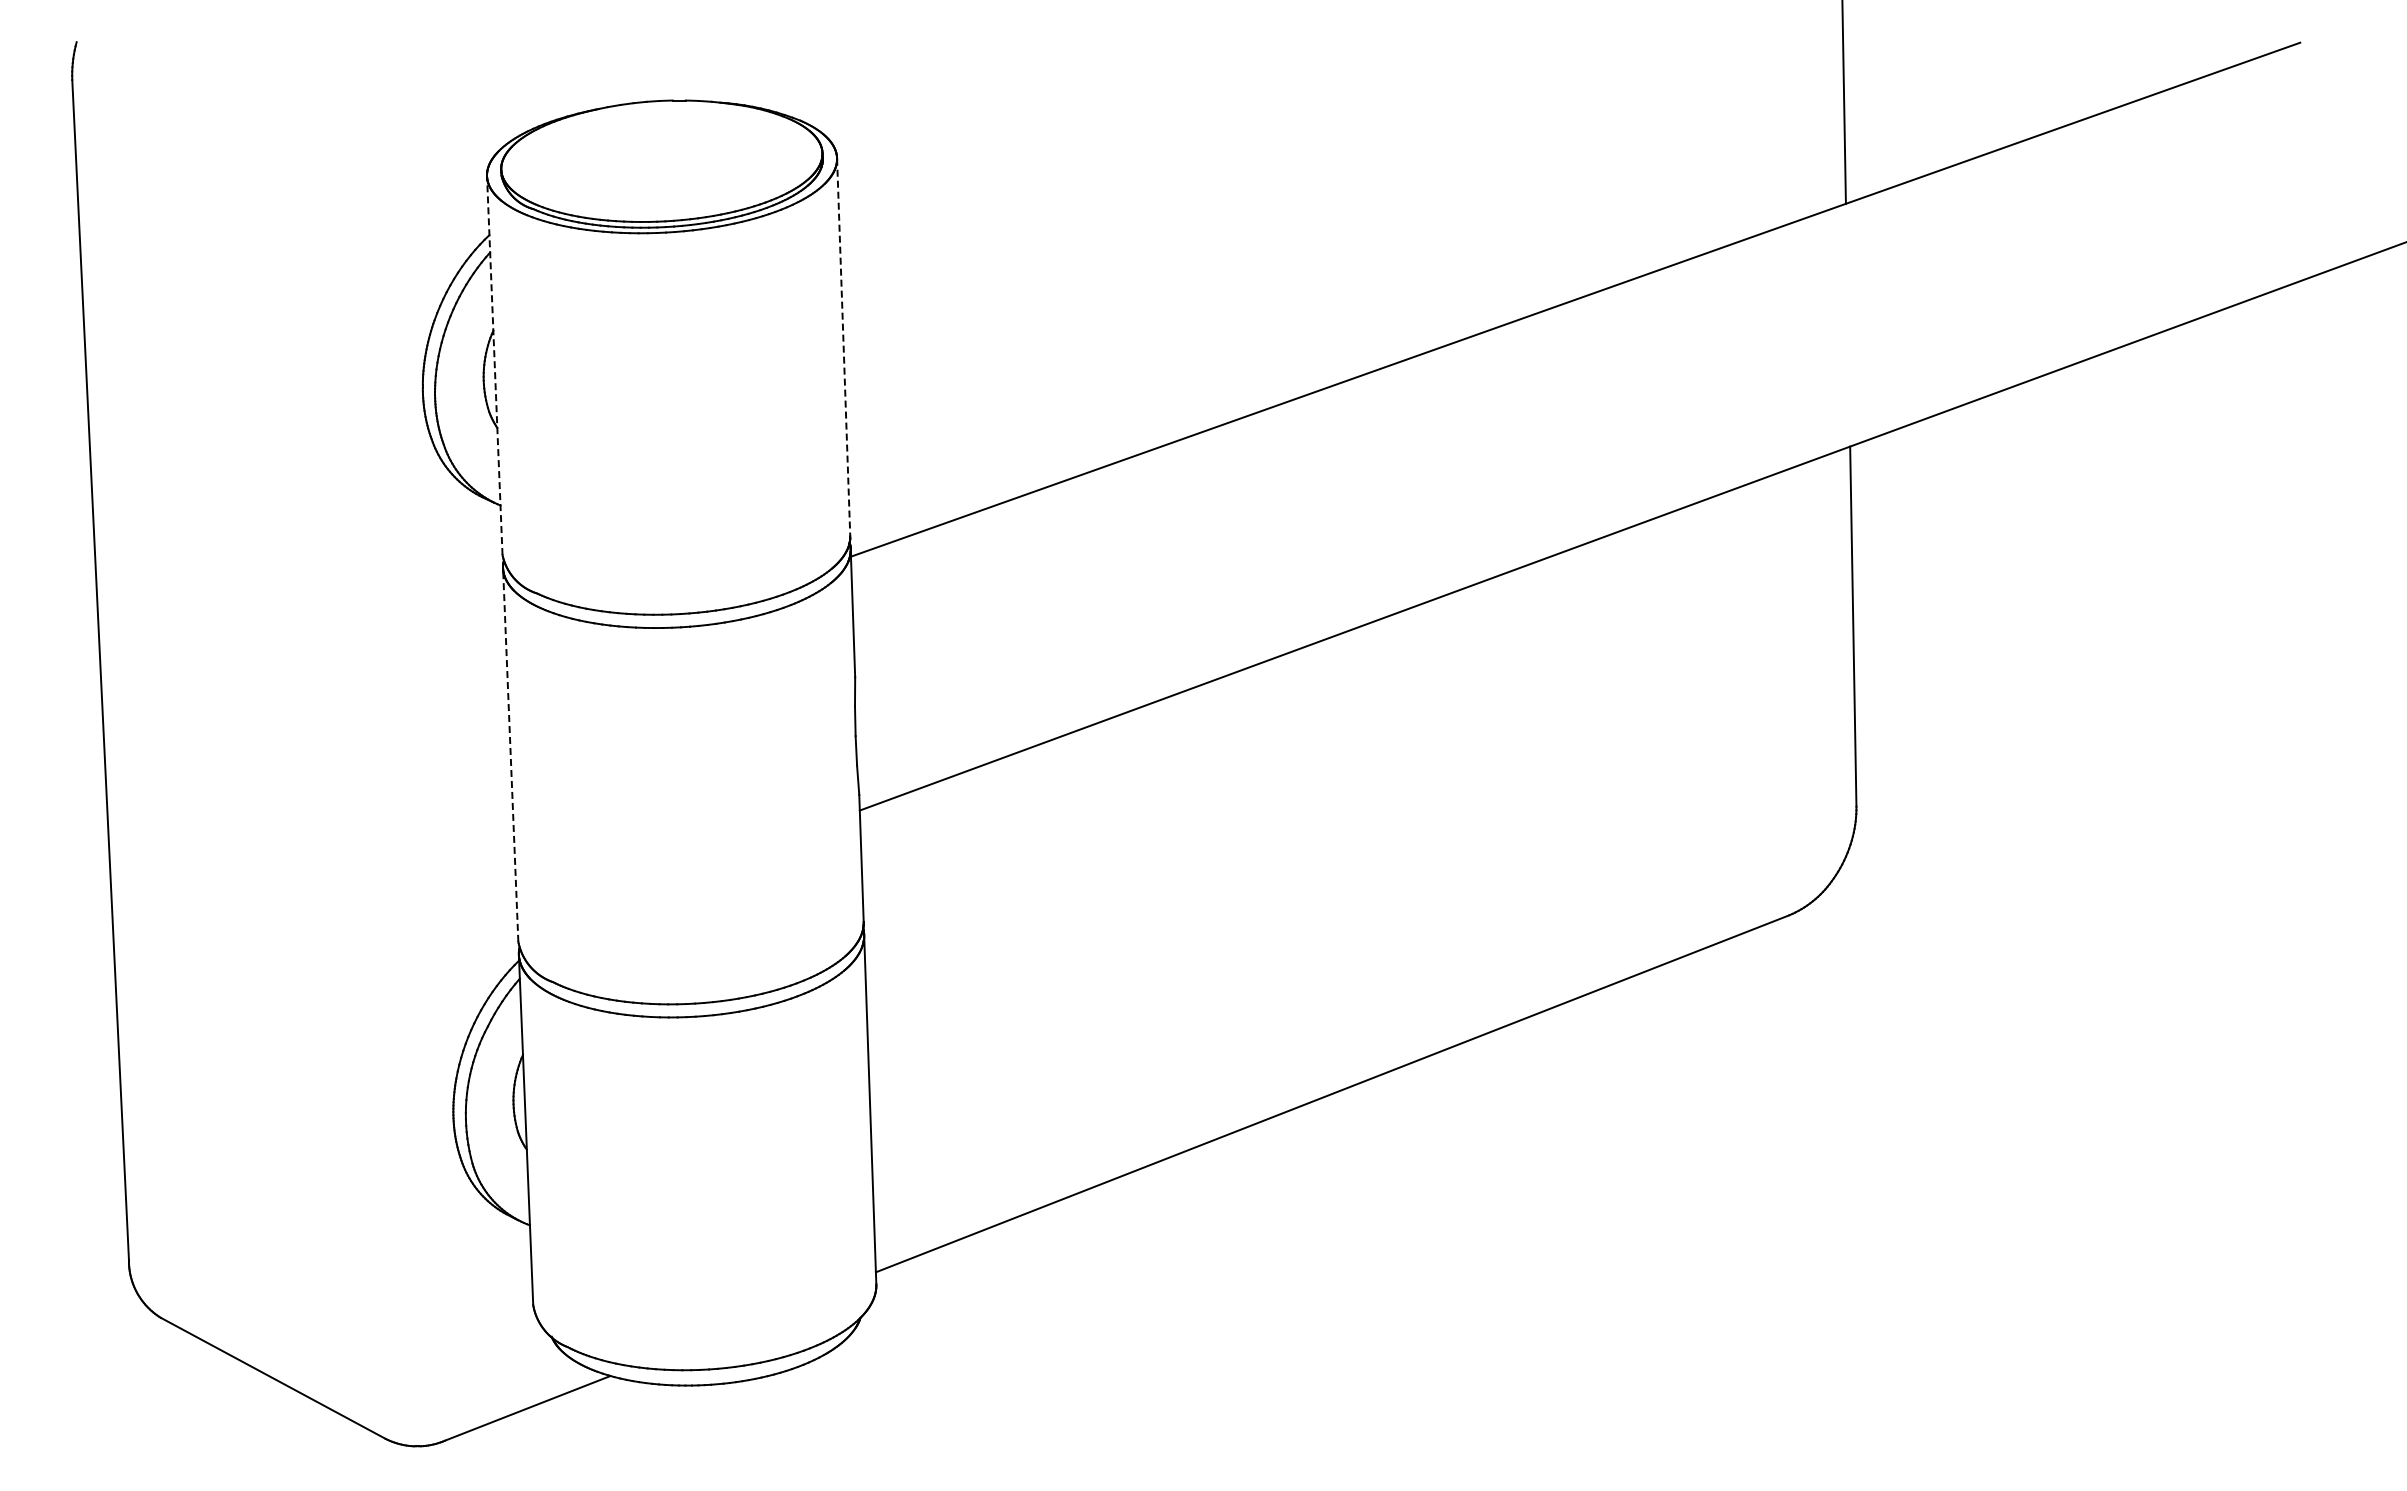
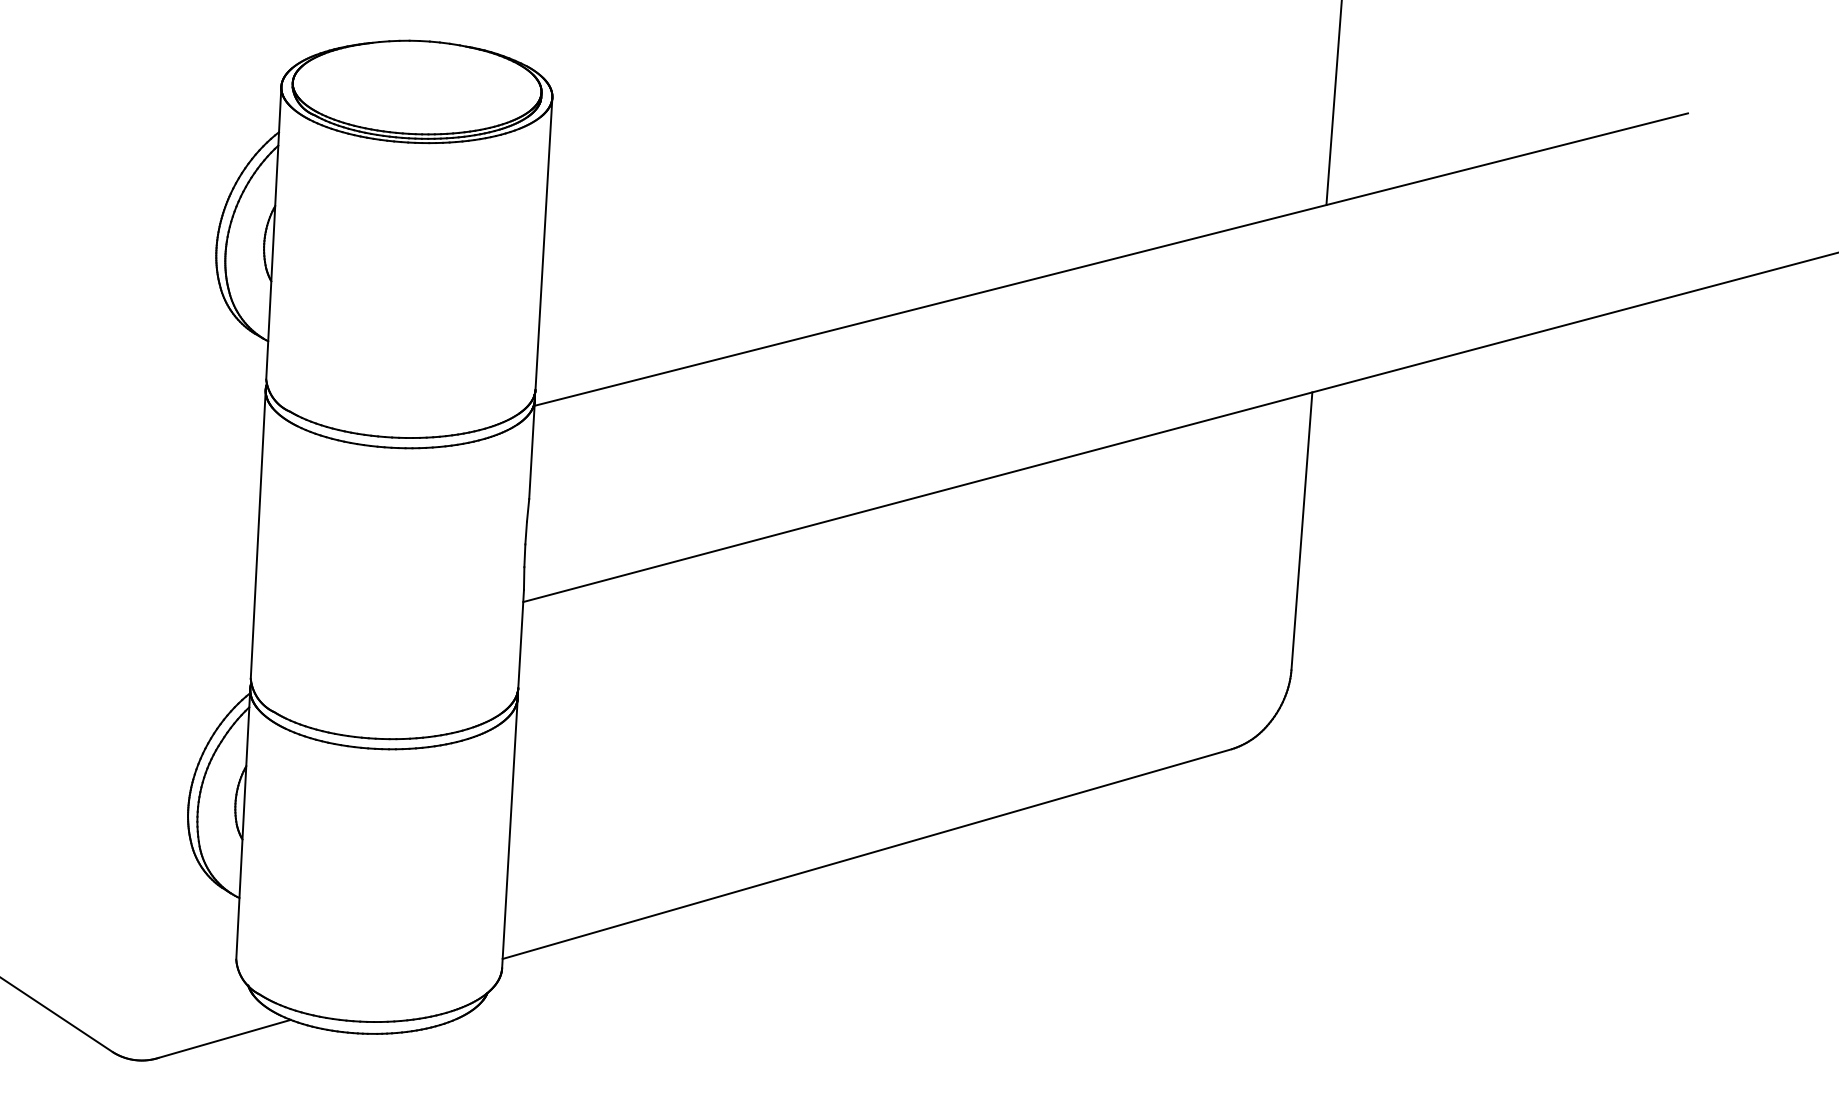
line: (843, 347) -> (543, 244), dashed -> solid
line: (494, 365) -> (273, 233), dashed -> solid
line: (510, 755) -> (258, 534), dashed -> solid

